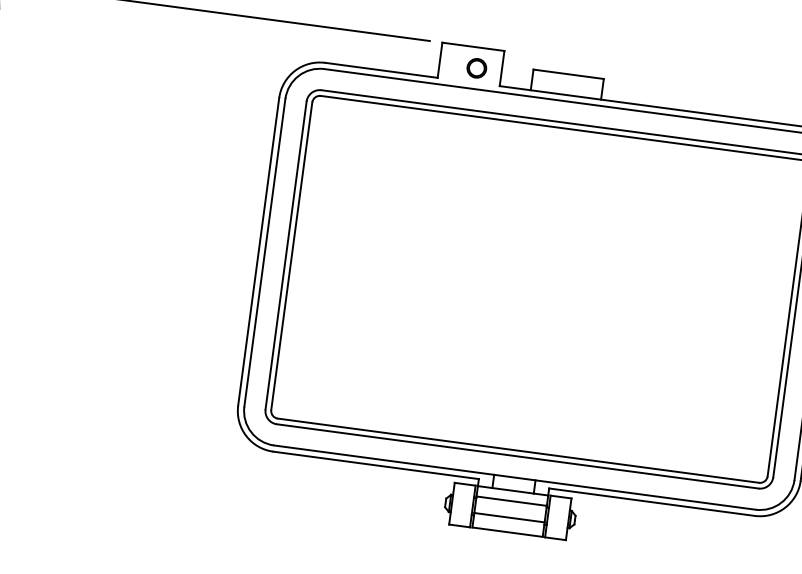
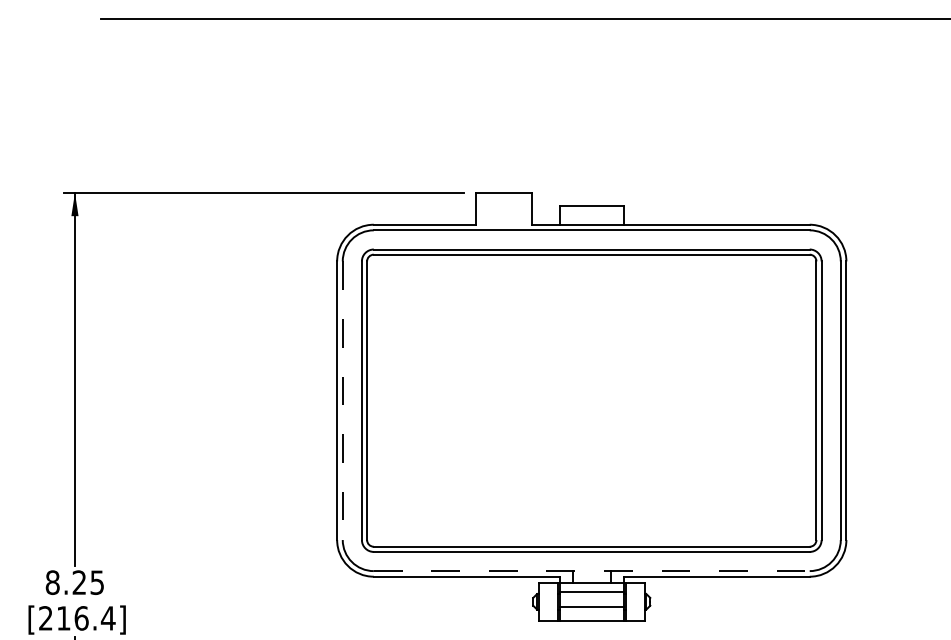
circle: (476, 68) -> (509, 211), removed
line: (264, 253) -> (342, 401), solid -> dashed
line: (514, 477) -> (591, 571), solid -> dashed

